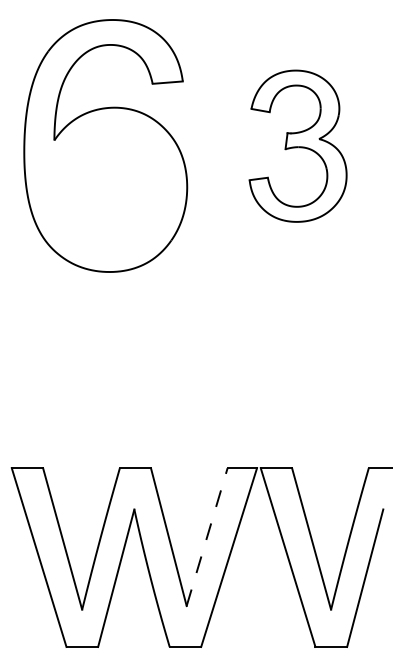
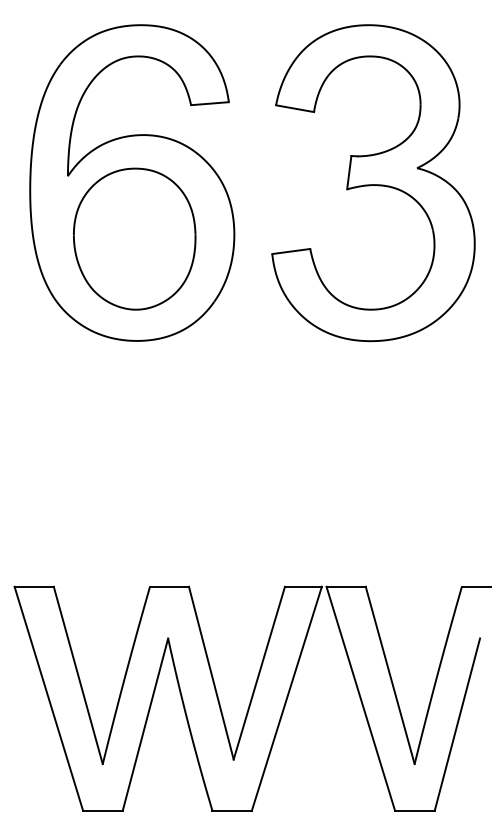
part: (297, 146) -> (372, 183), size x1.67
part: (107, 190) -> (134, 238), added
line: (207, 537) -> (259, 673), dashed -> solid

